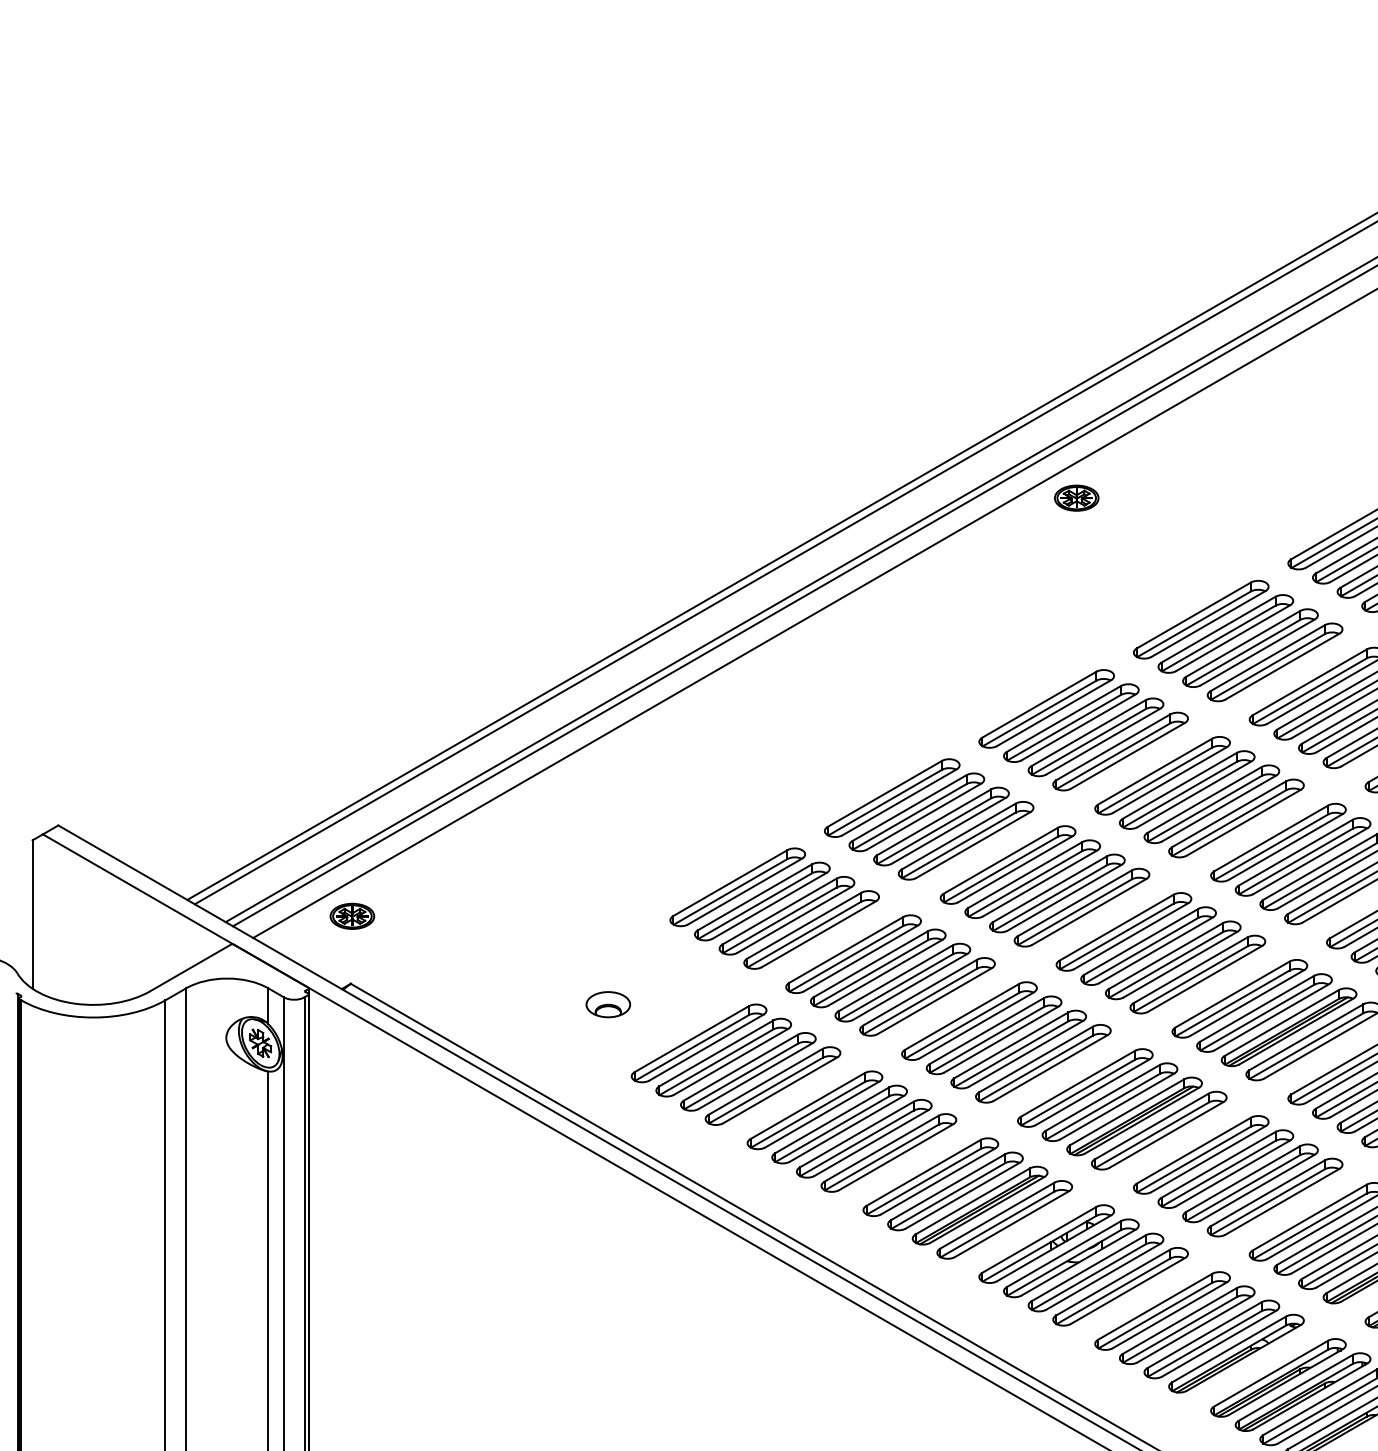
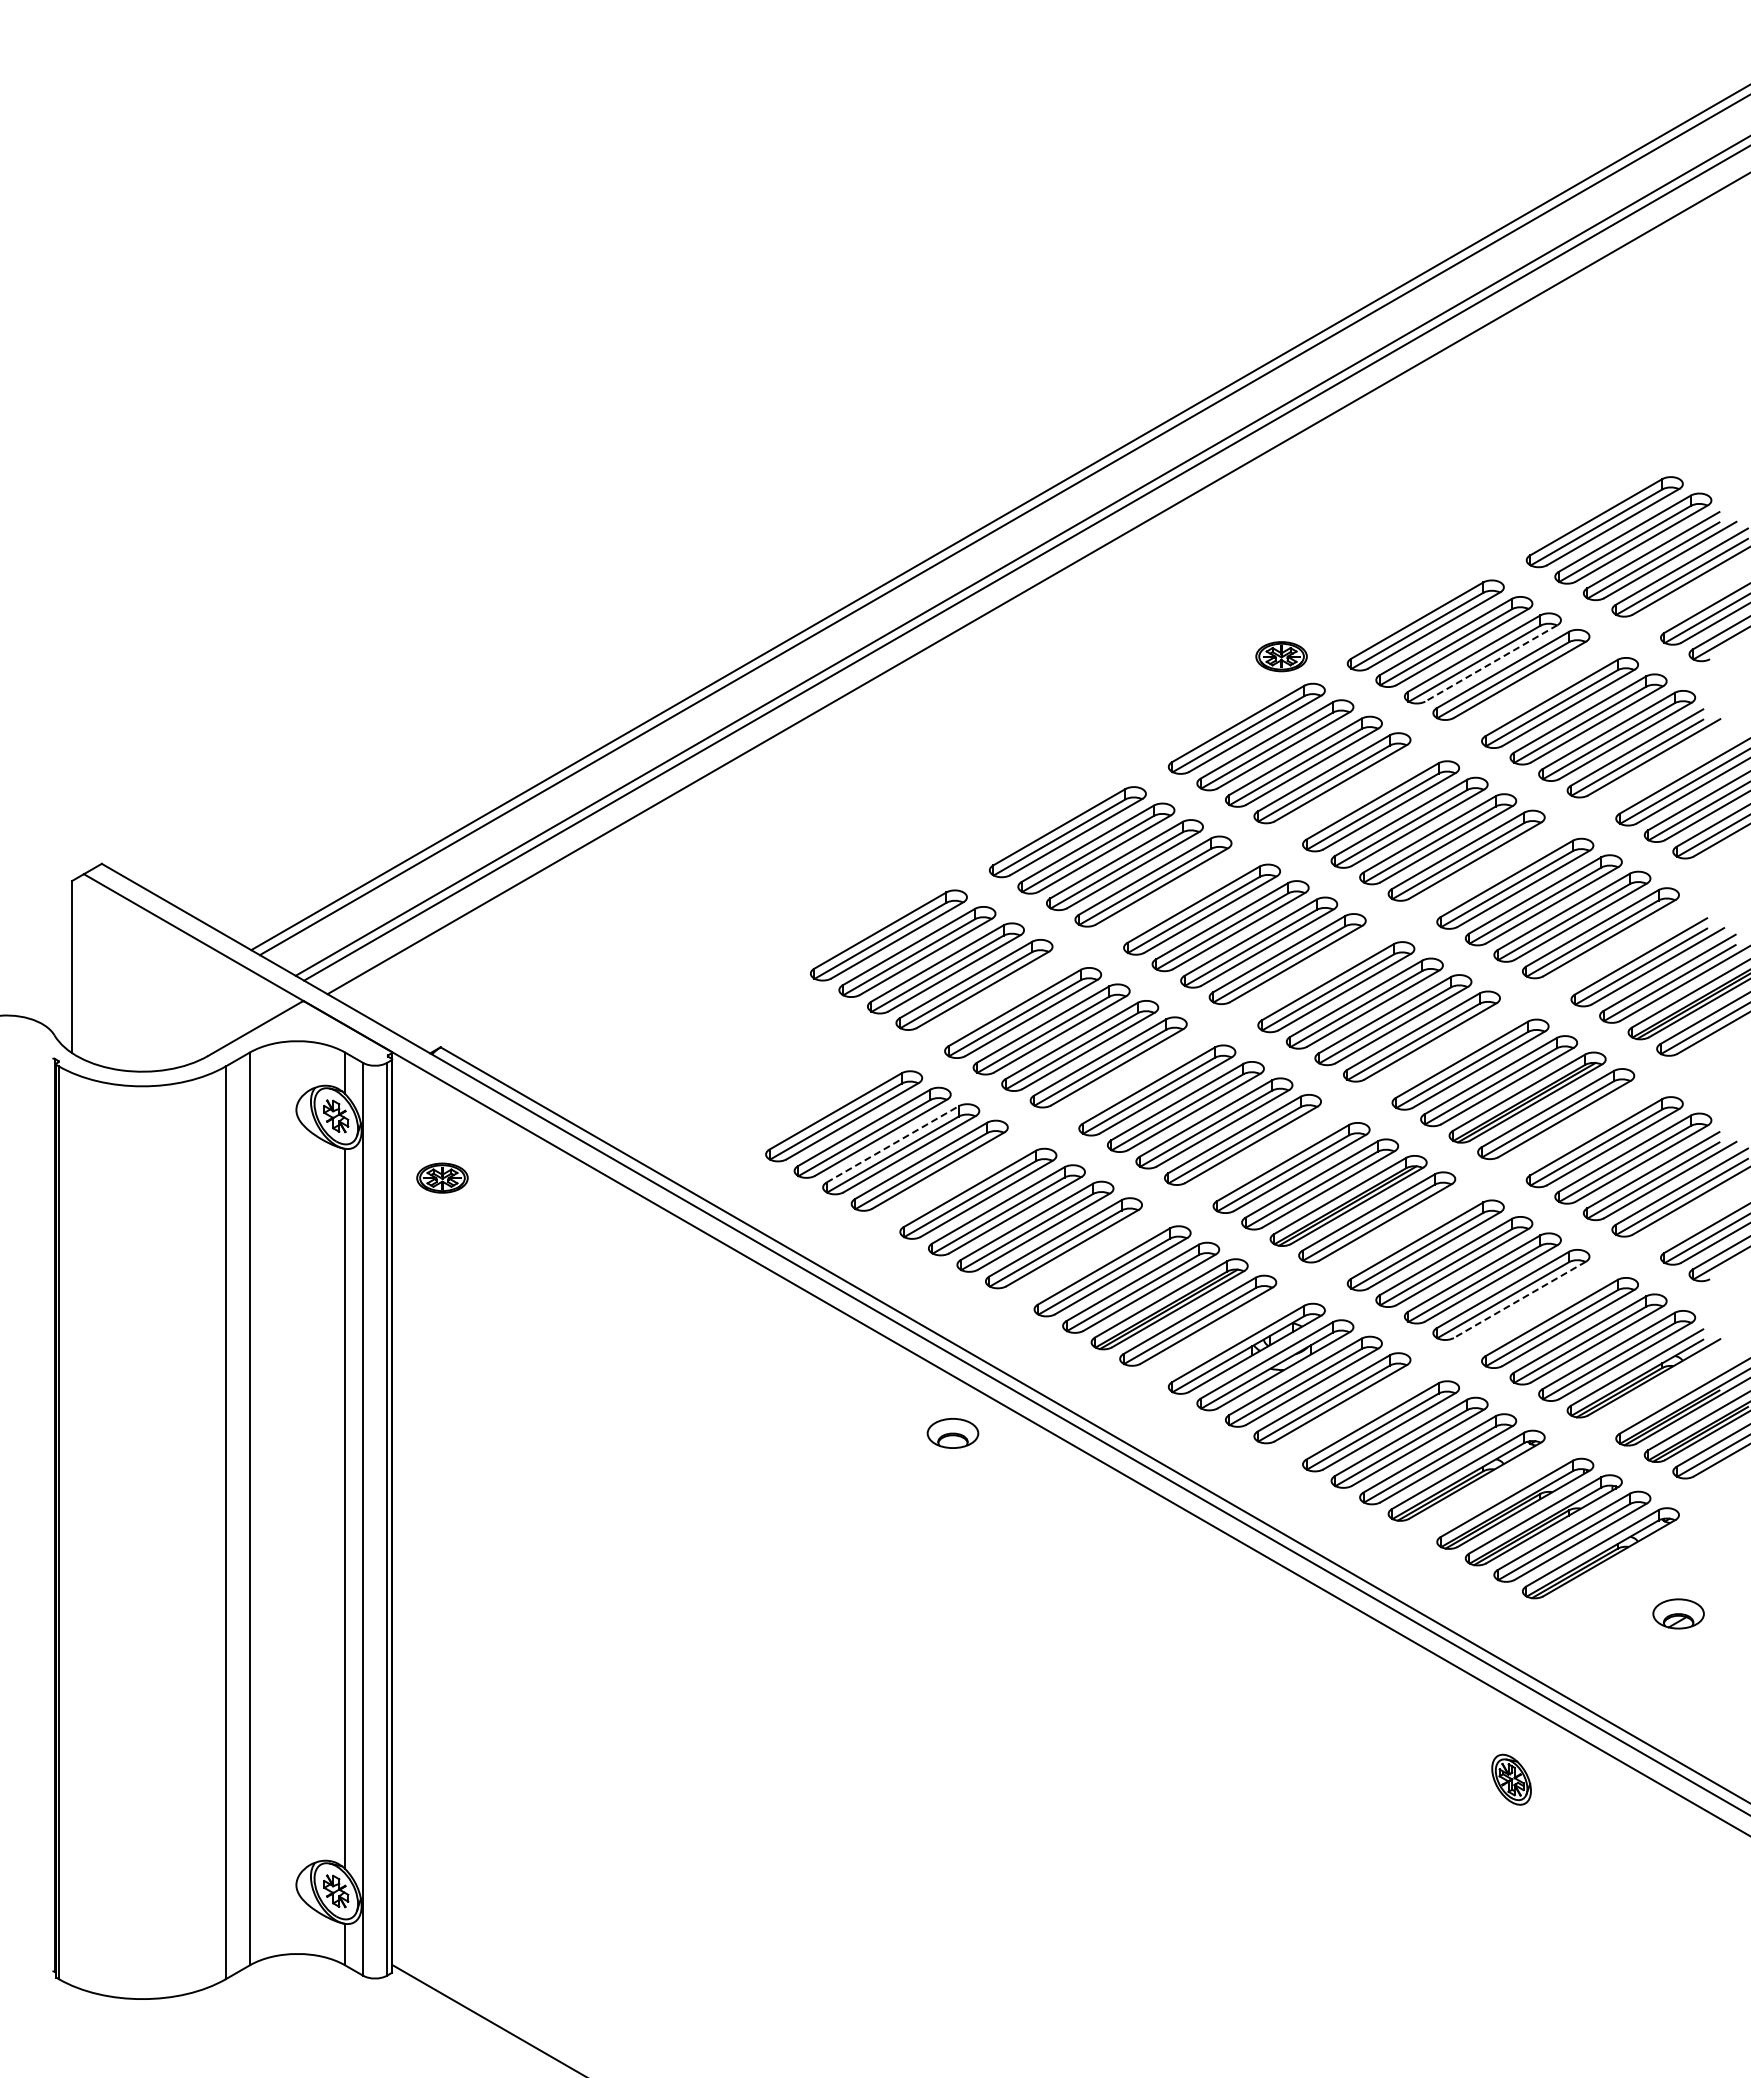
part: (1076, 498) -> (1281, 656), moved
line: (1257, 652) -> (1490, 663), solid -> dashed
part: (352, 915) -> (442, 1177), moved
part: (607, 1004) -> (952, 1433), moved
line: (741, 1067) -> (893, 1144), solid -> dashed
line: (1282, 1202) -> (1519, 1300), solid -> dashed

